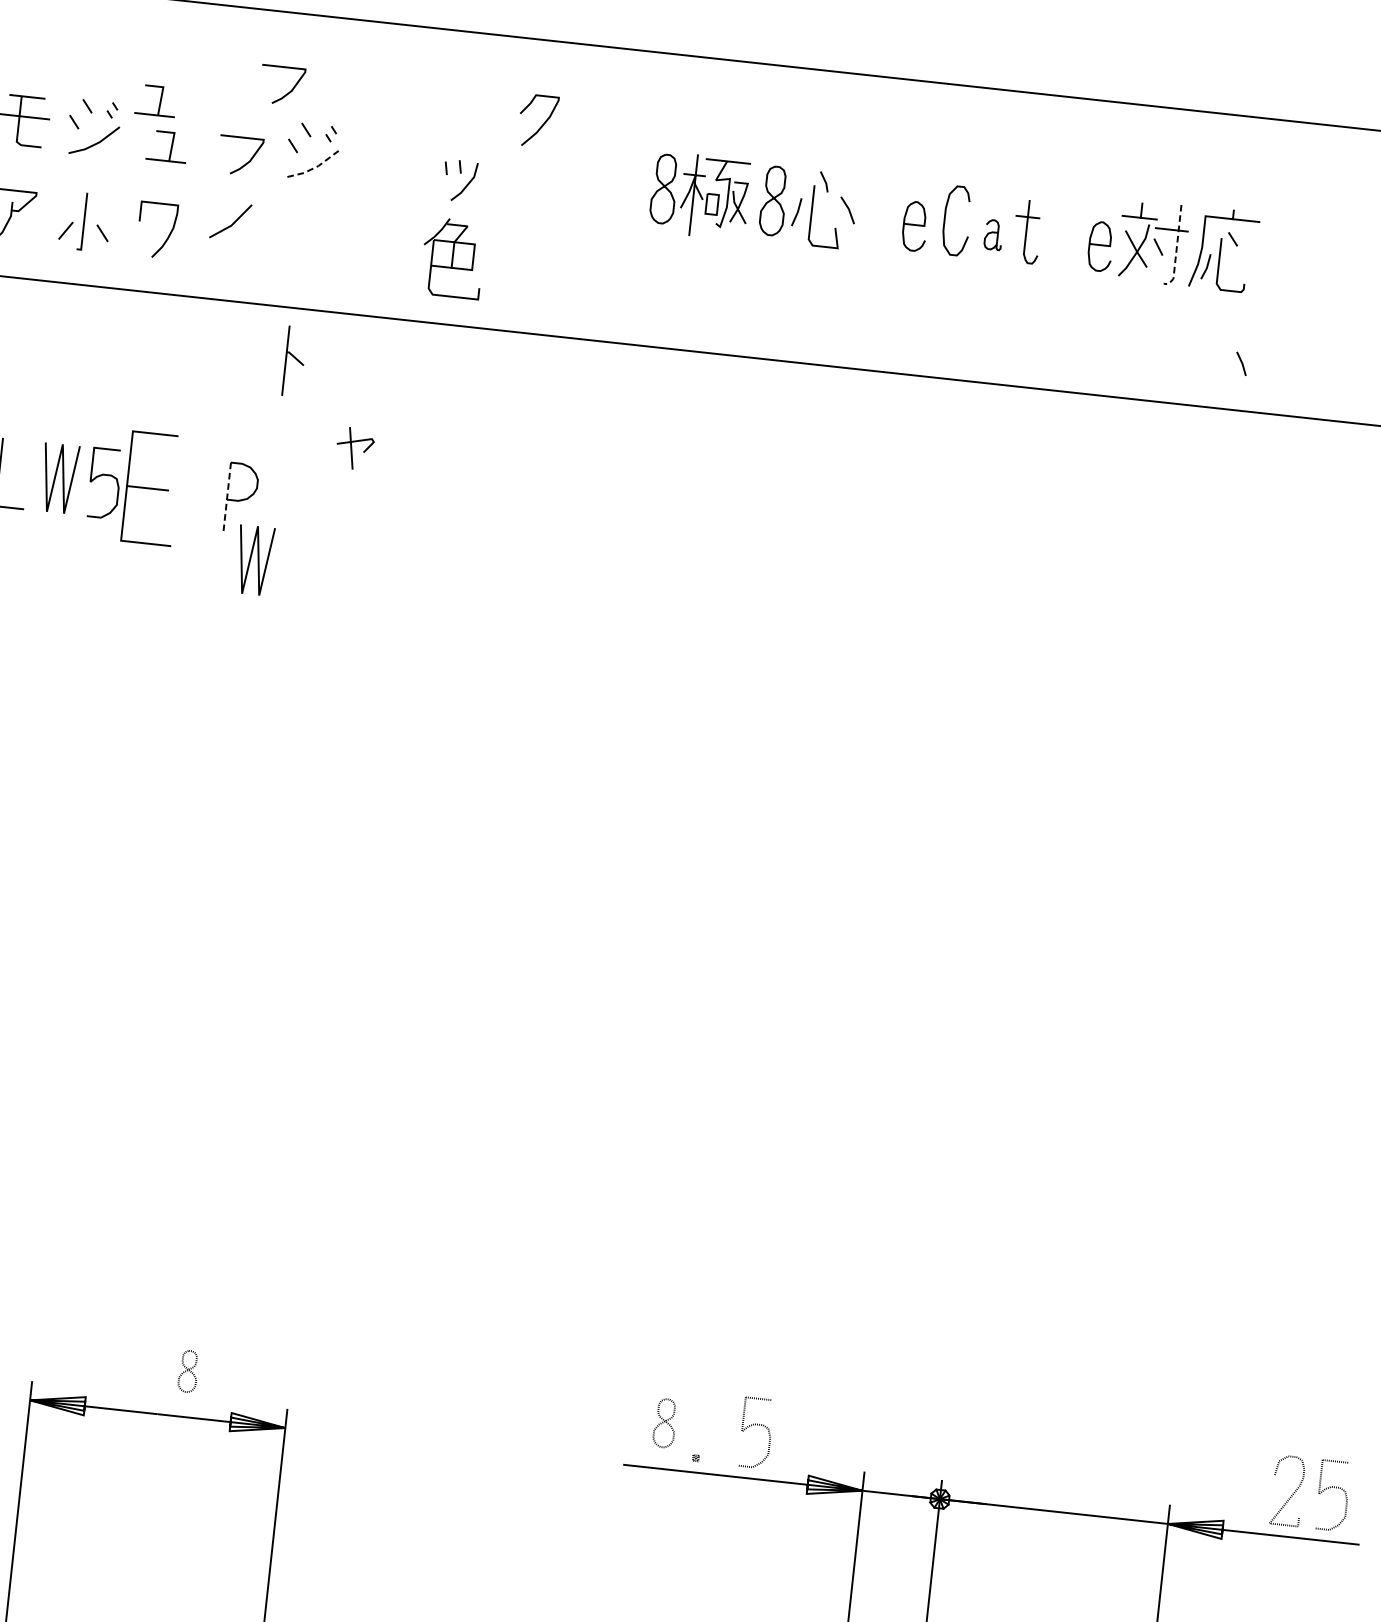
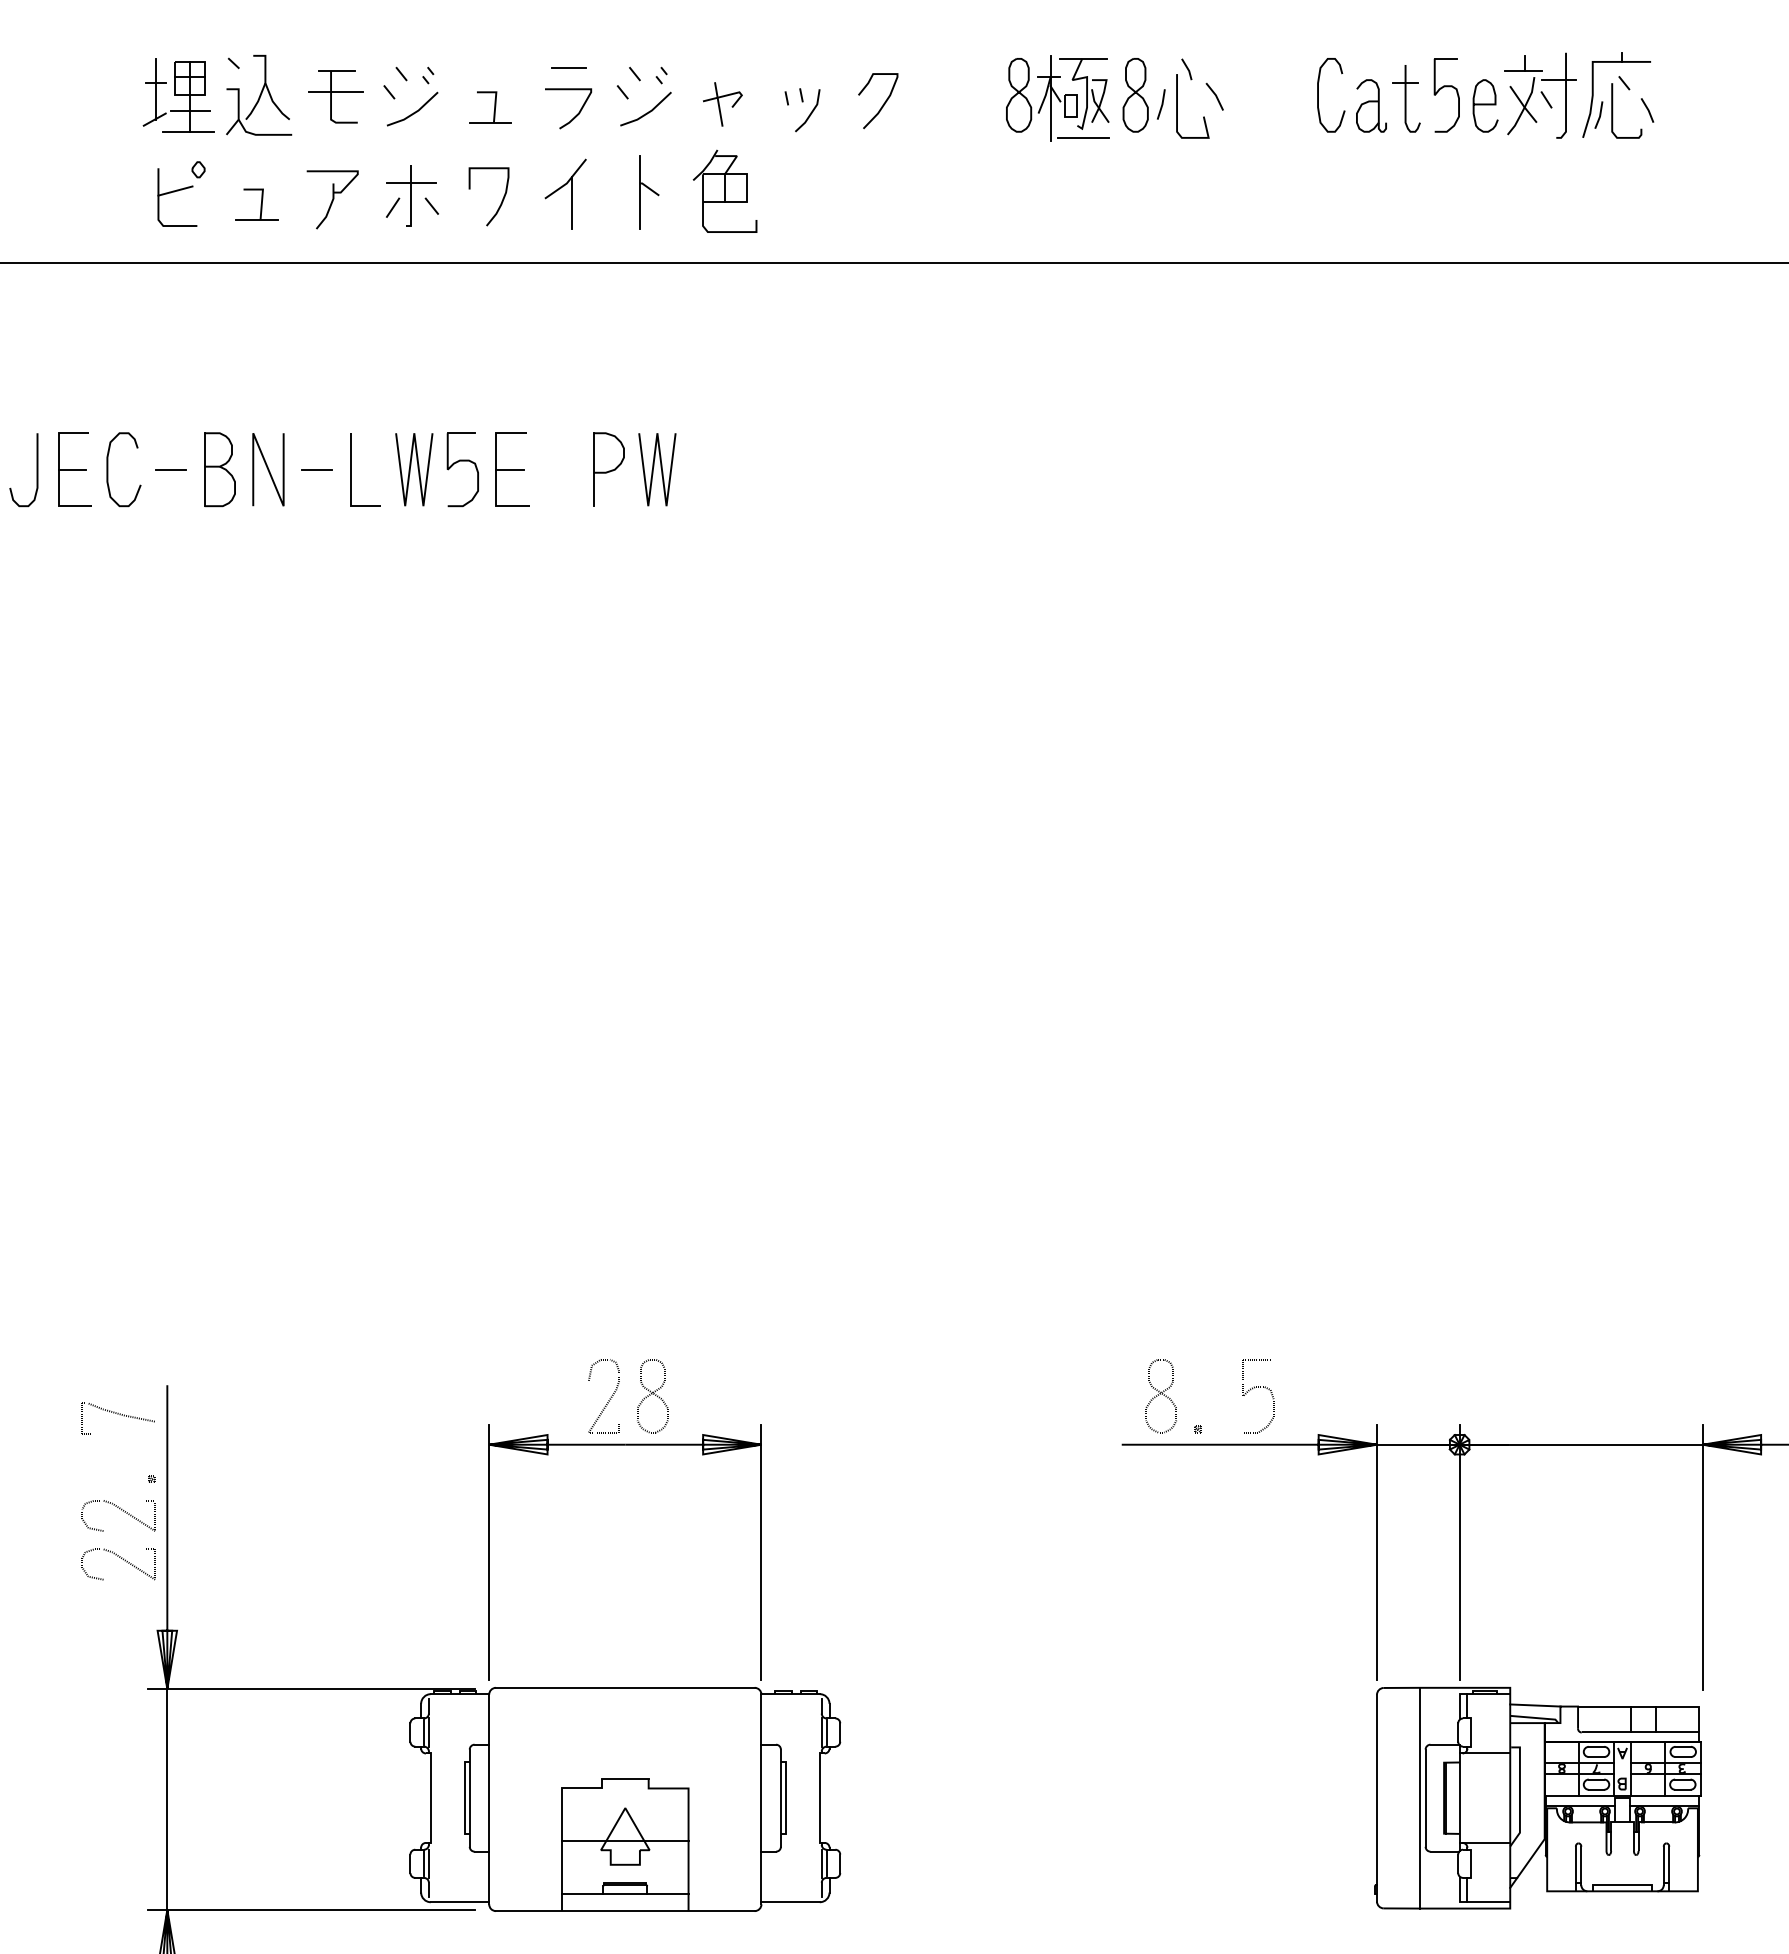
curve: (288, 92) -> (611, 36), removed
part: (156, 100) -> (473, 60), removed
line: (245, 117) -> (569, 67), added
curve: (541, 124) -> (882, 104), moved
line: (314, 168) -> (647, 113), dashed -> solid
line: (84, 209) -> (410, 183), added
curve: (914, 226) -> (1287, 105), removed
part: (1060, 226) -> (1441, 89), added
part: (993, 234) -> (1371, 105), size x1.67
line: (719, 235) -> (1082, 137), added
line: (233, 244) -> (571, 203), added
line: (1177, 249) -> (1566, 100), dashed -> solid
part: (452, 257) -> (724, 190), moved
part: (294, 361) -> (649, 192), moved
line: (1241, 363) -> (1647, 110), moved
part: (354, 448) -> (722, 104), moved
part: (151, 488) -> (512, 469), size x0.62
line: (227, 497) -> (593, 470), dashed -> solid
line: (257, 559) -> (660, 468), moved
curve: (147, 1369) -> (609, 1398), added
part: (188, 1371) -> (652, 1396), size x1.67
part: (664, 1423) -> (1160, 1396), size x1.43

